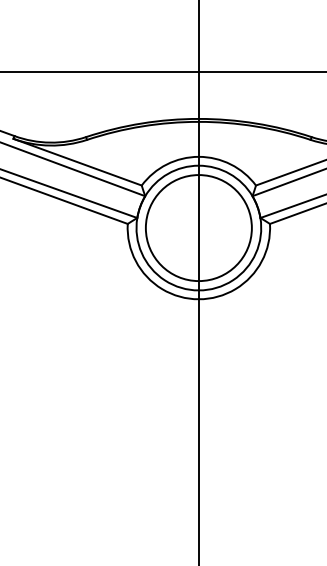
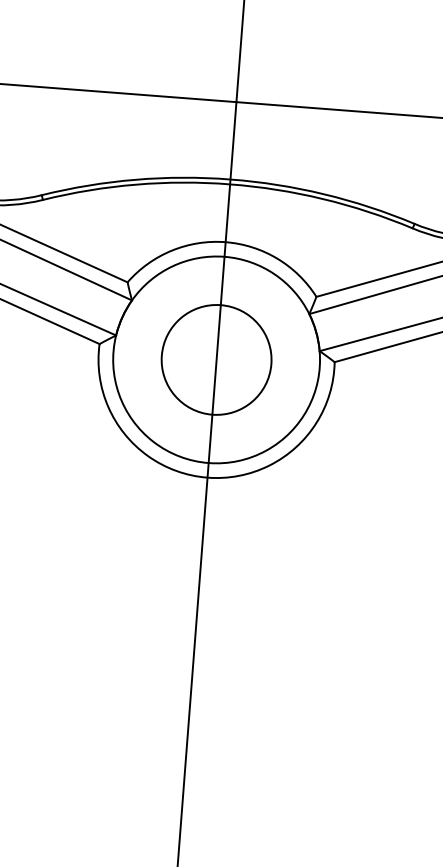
circle: (198, 227) -> (216, 358), size x0.62

